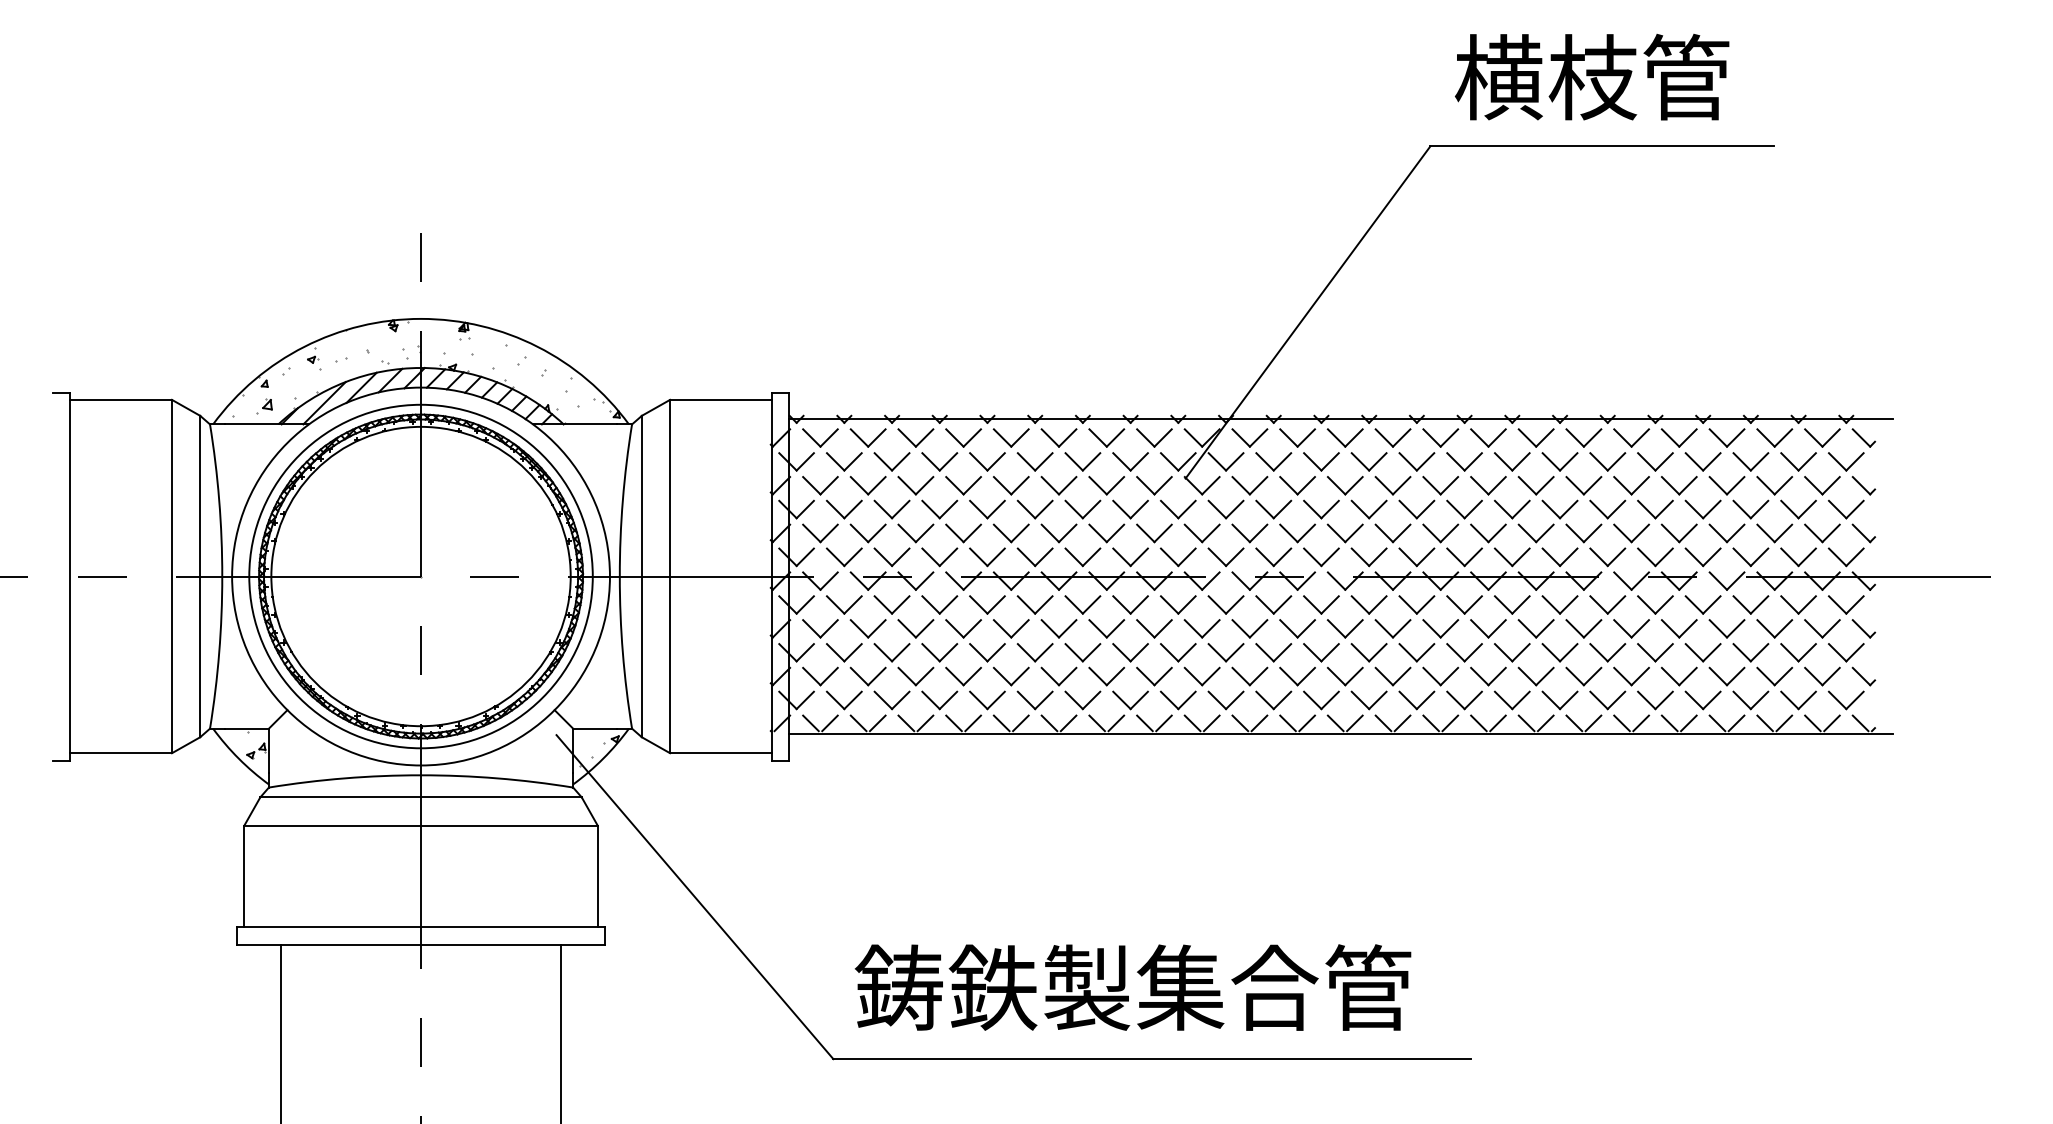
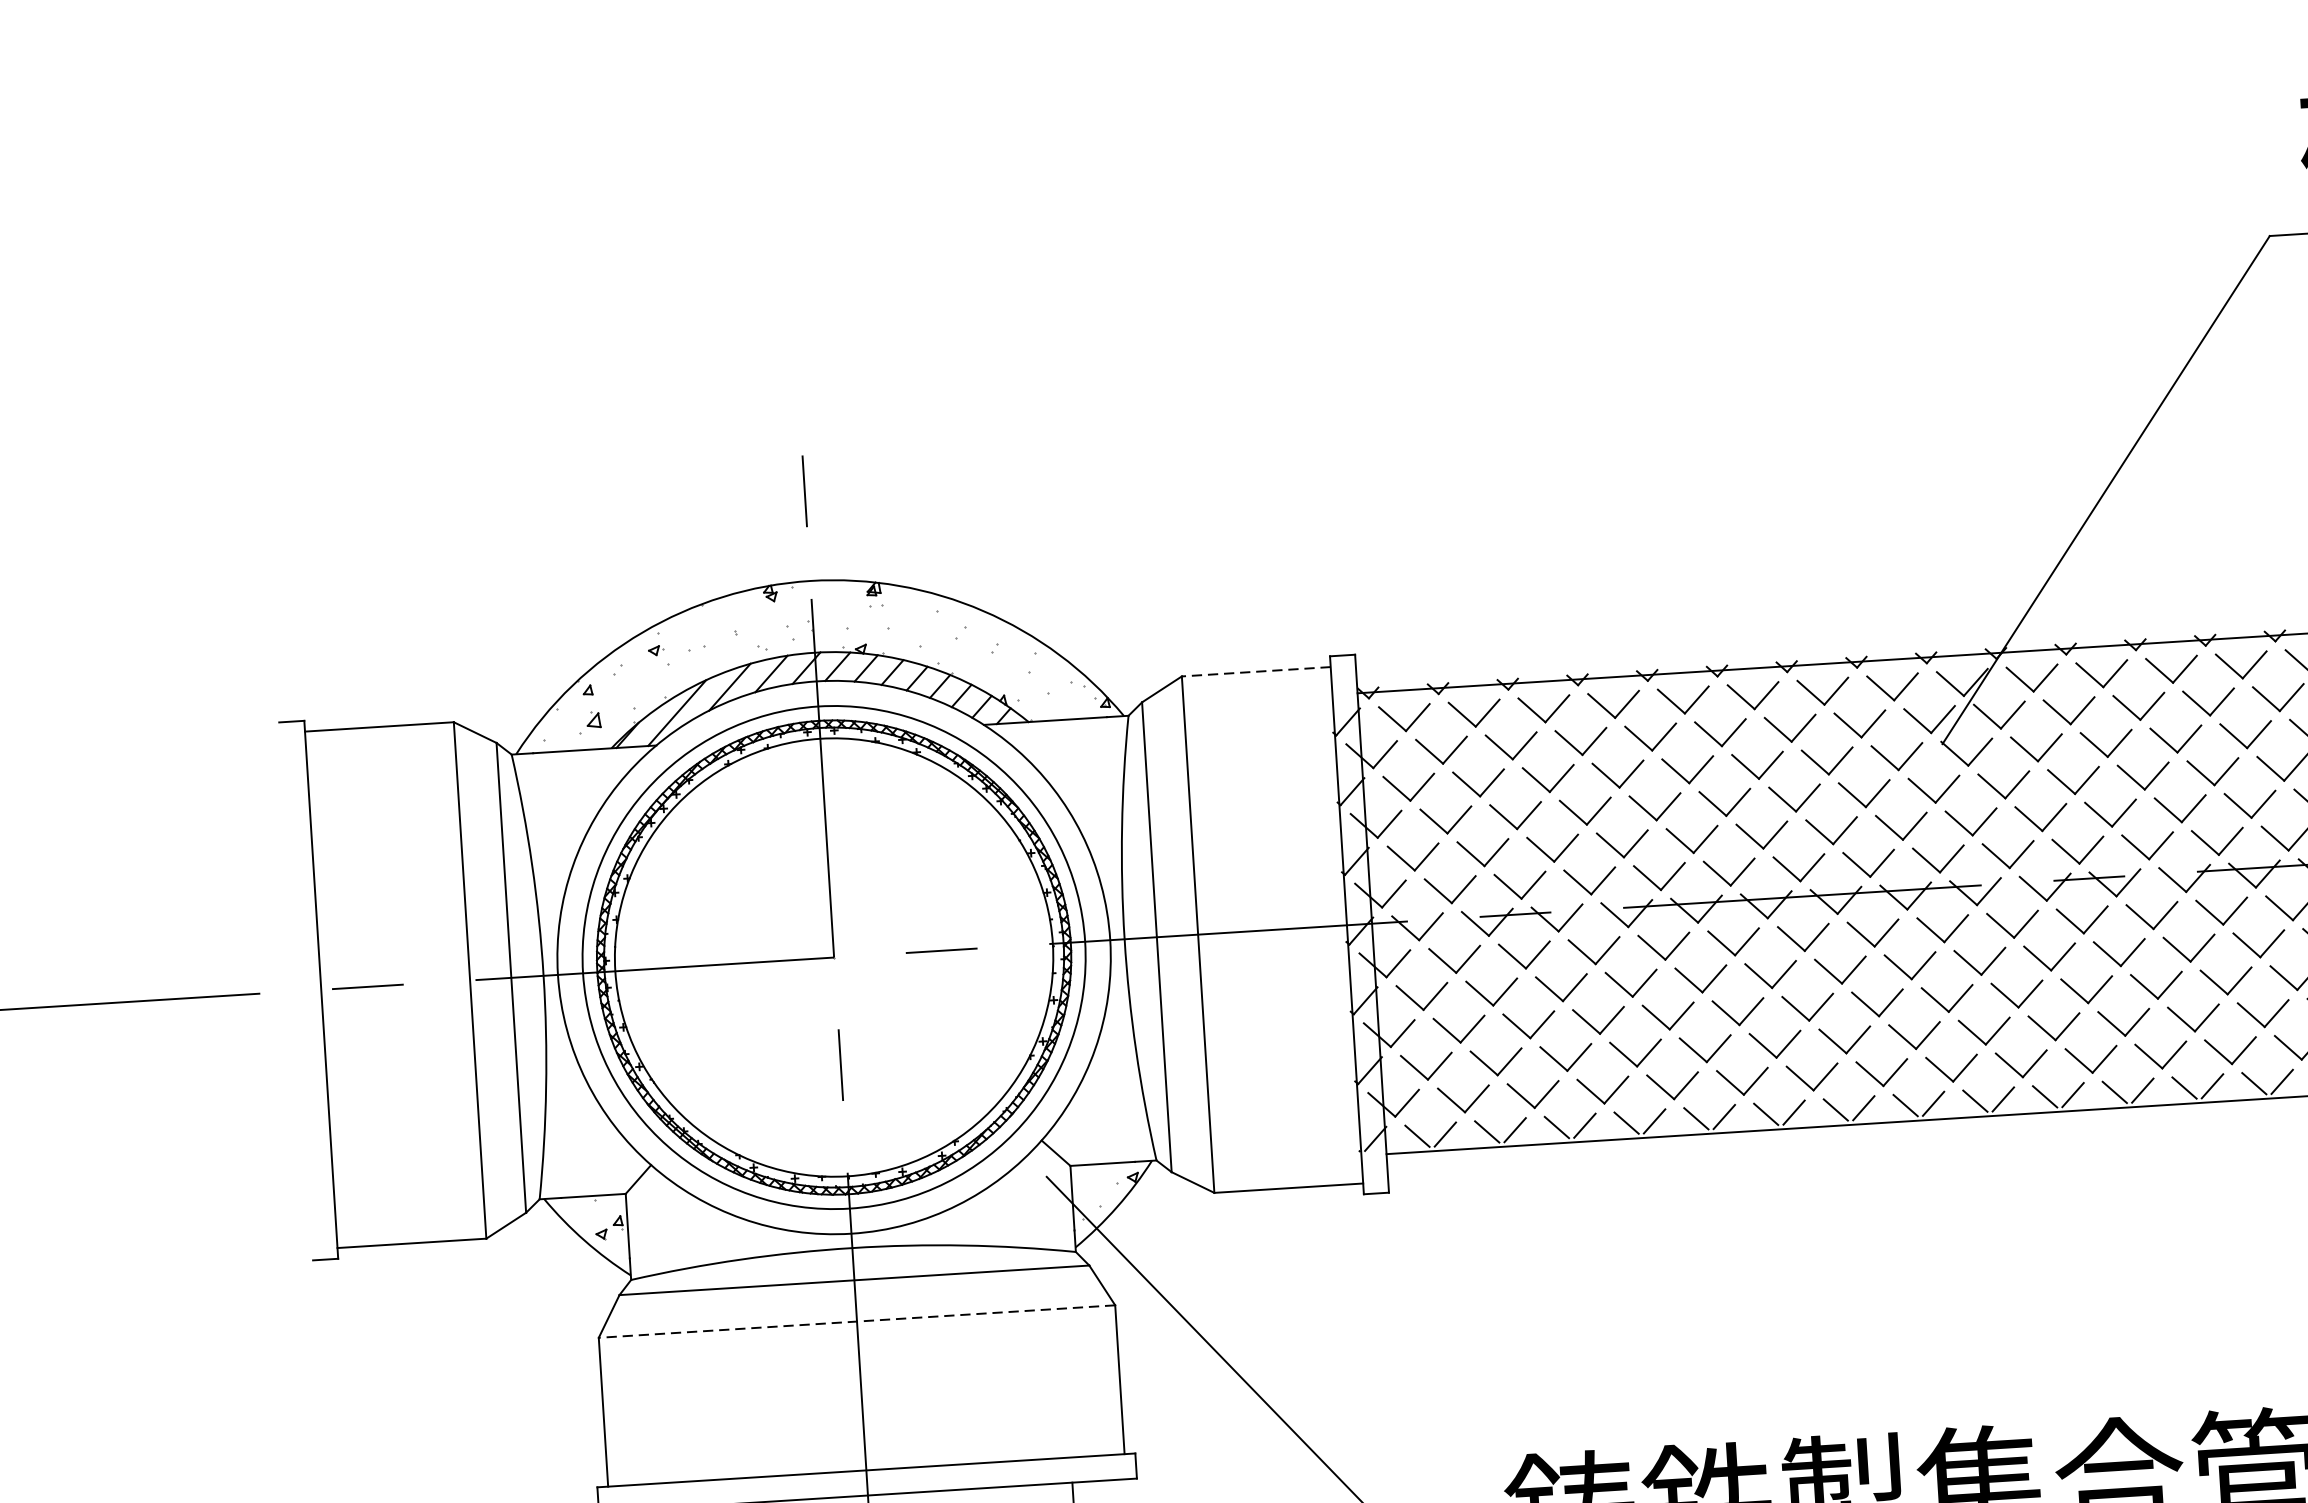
line: (721, 399) -> (1256, 671), solid -> dashed
line: (421, 825) -> (857, 1321), solid -> dashed

